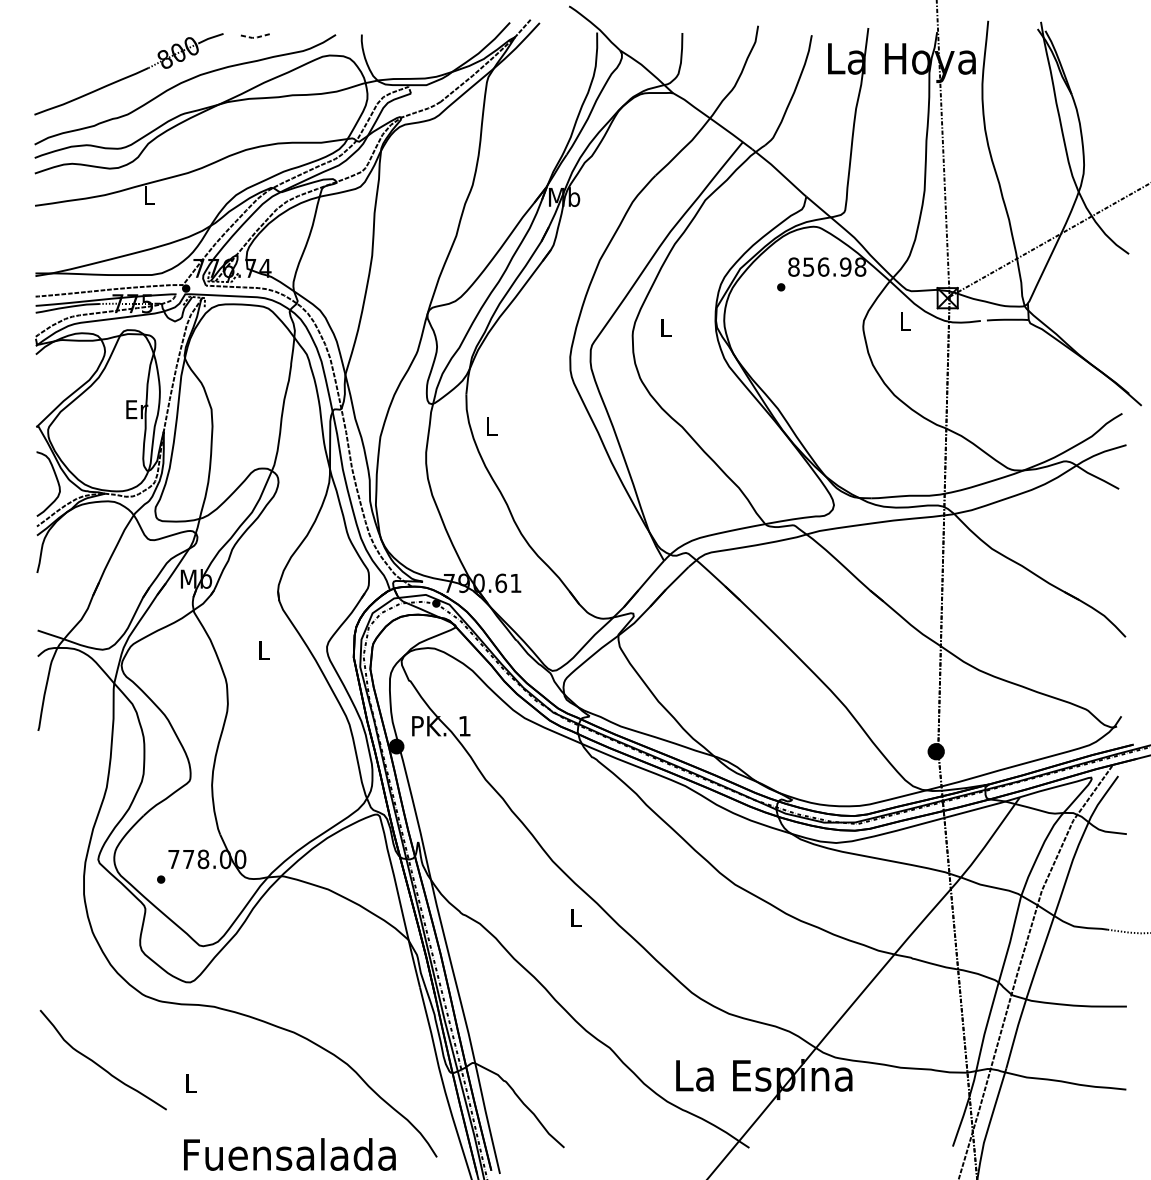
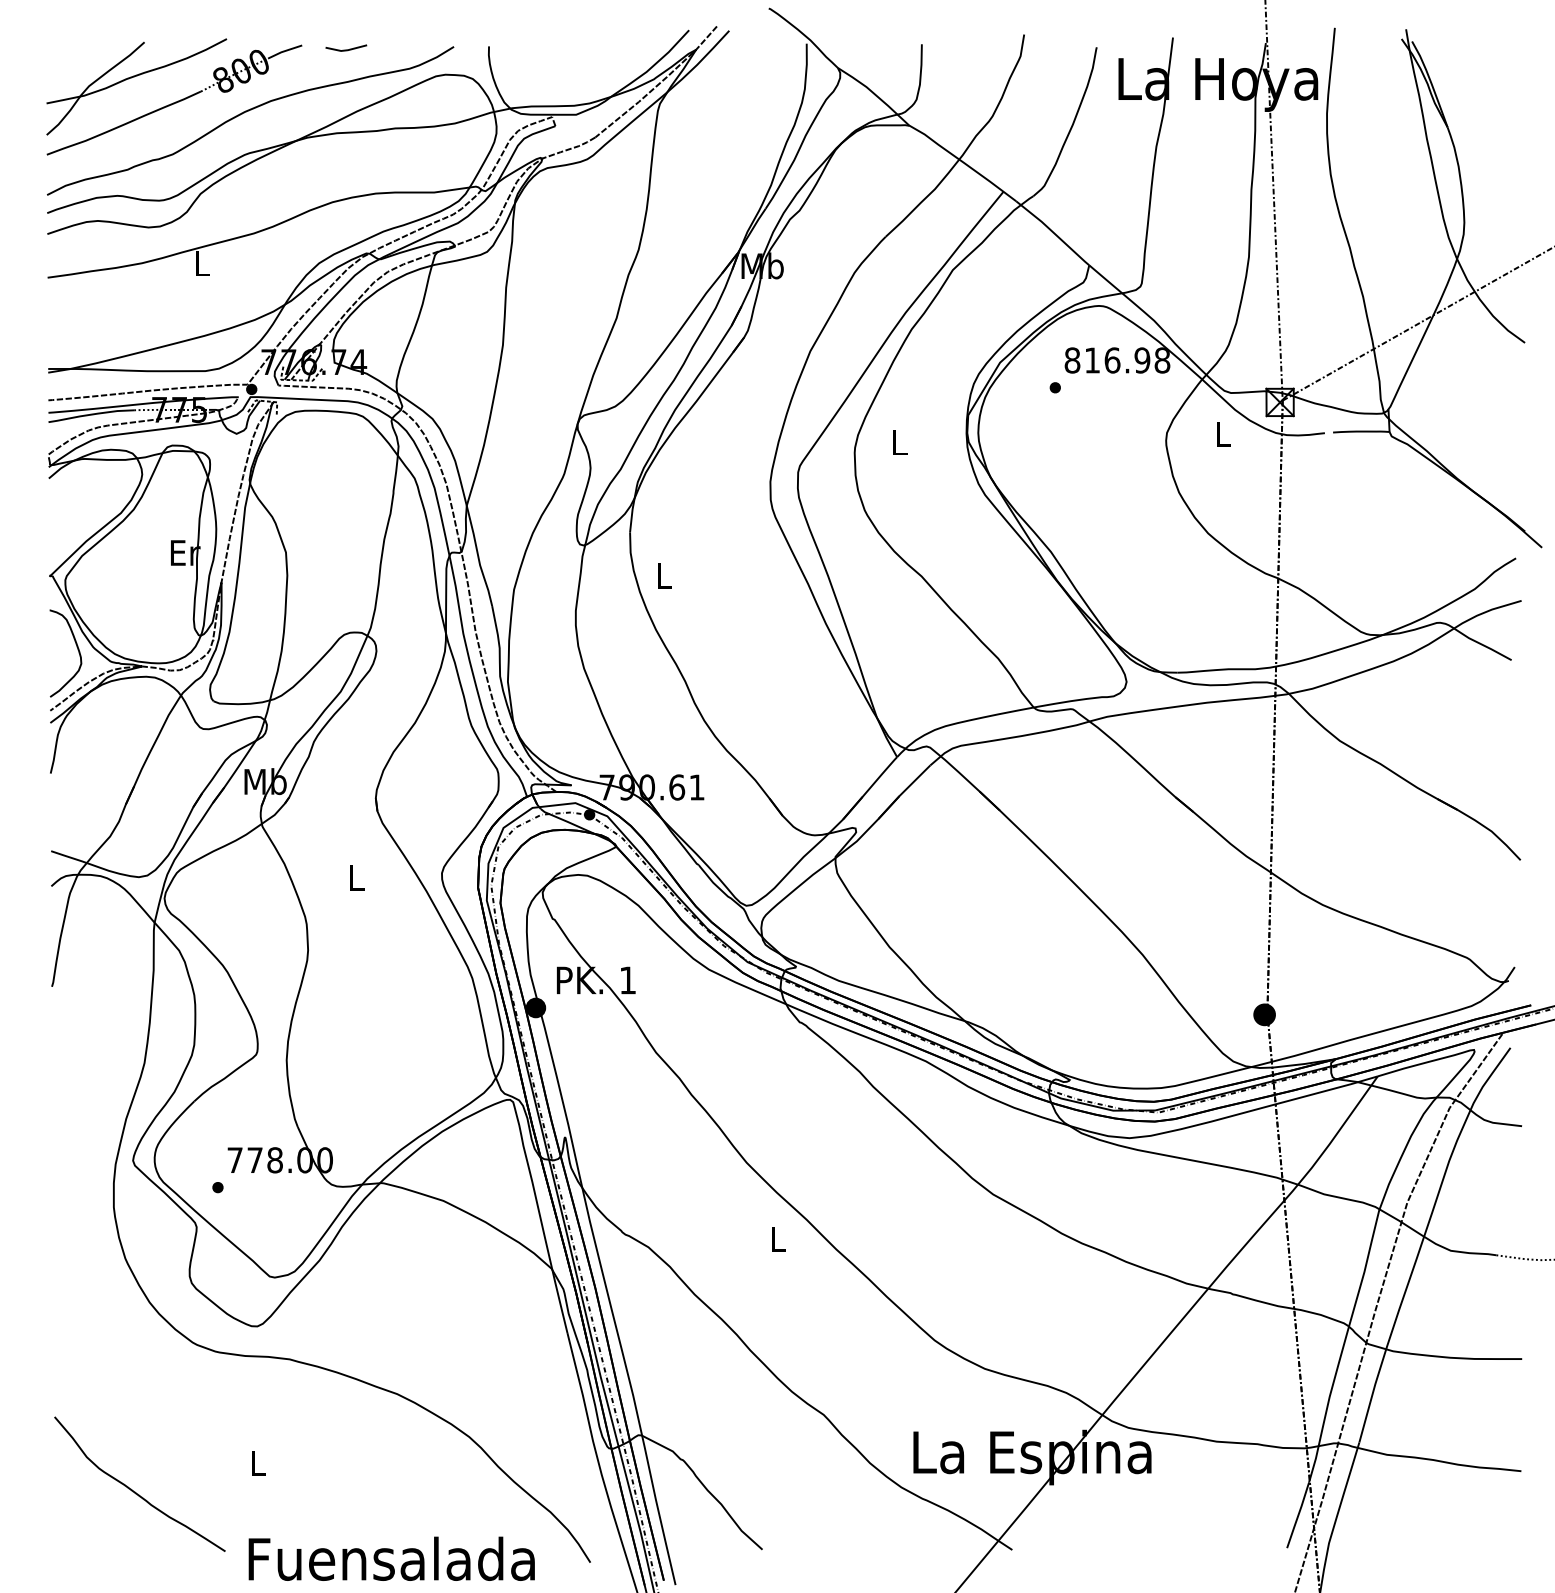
line: (257, 37) -> (347, 50), dashed -> solid
part: (99, 57) -> (134, 77), added
text: (808, 267) -> (1092, 360), 856.98 -> 816.98
curve: (100, 1065) -> (135, 1491), moved

